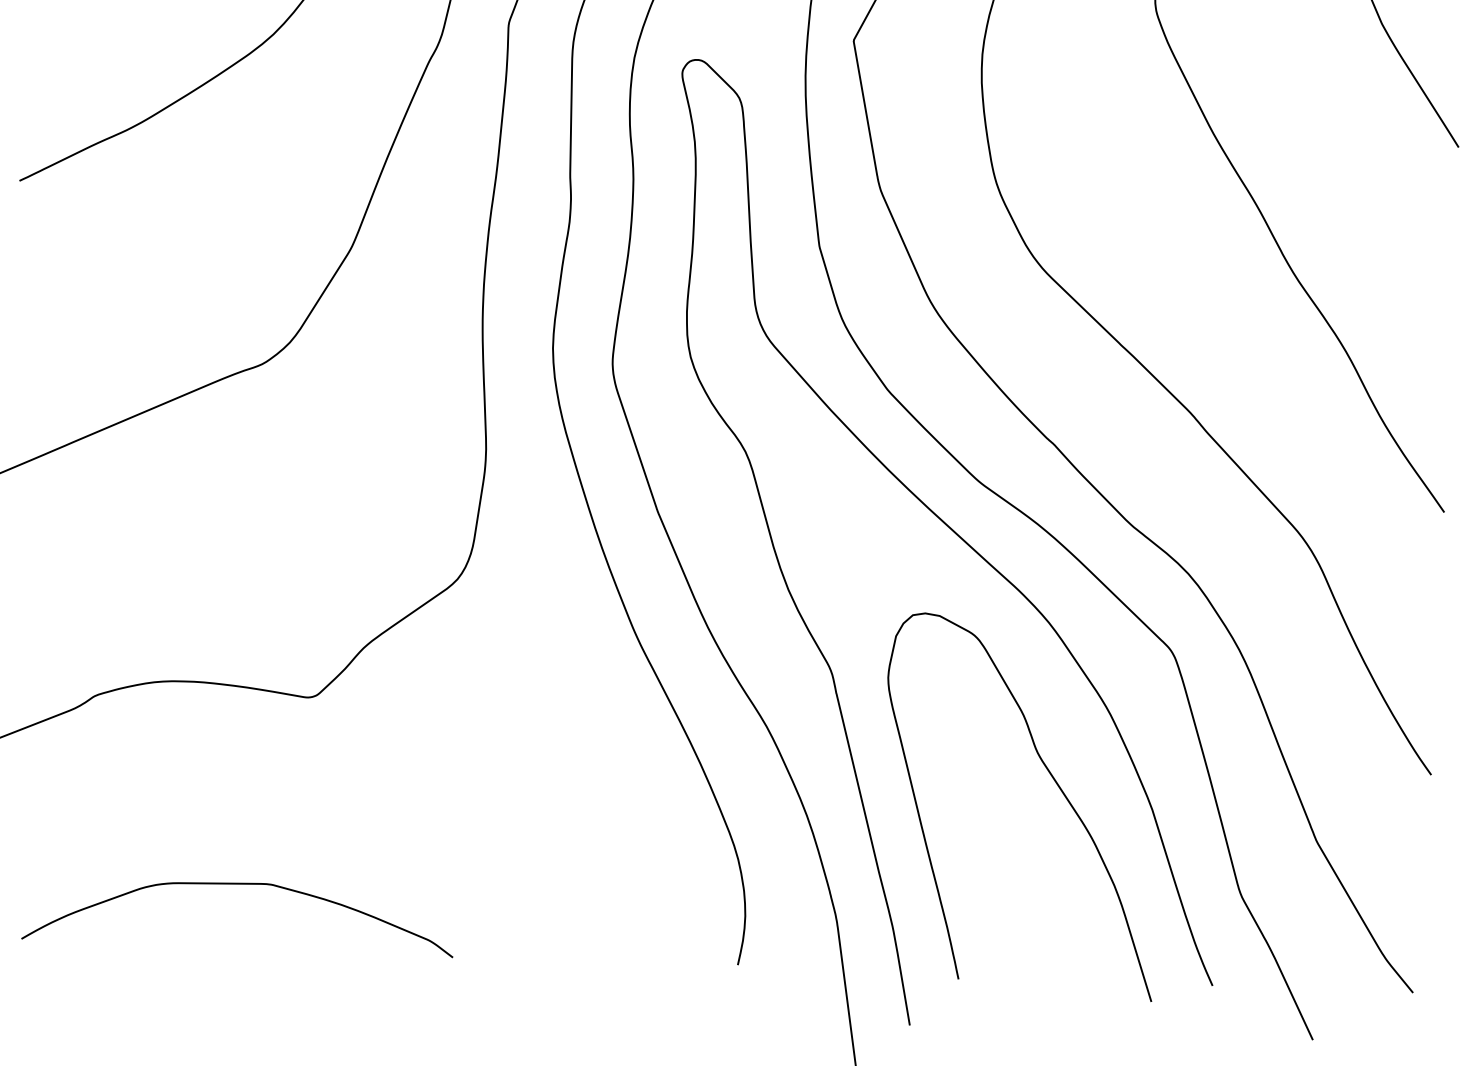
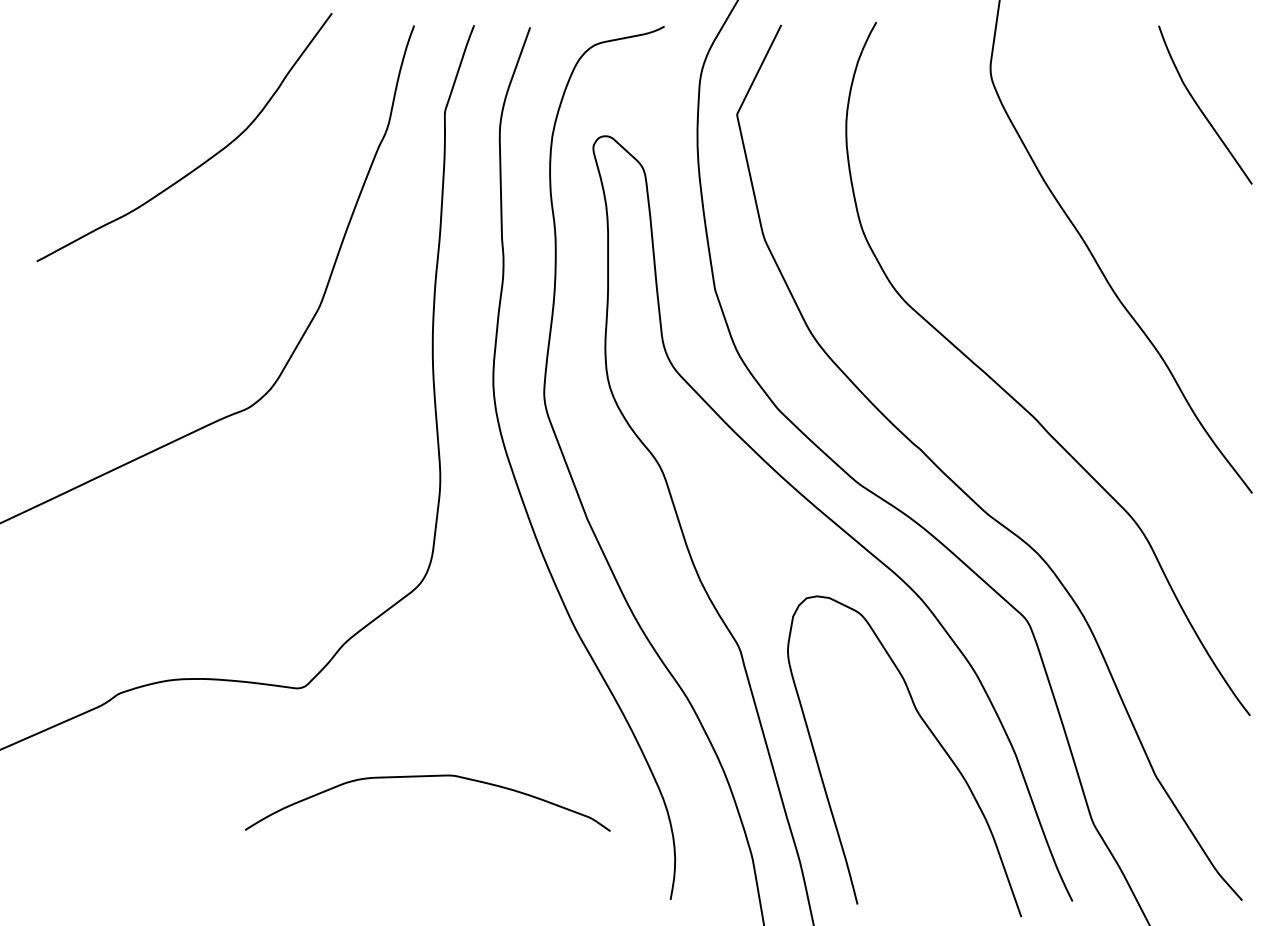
curve: (235, 885) -> (424, 777), moved

